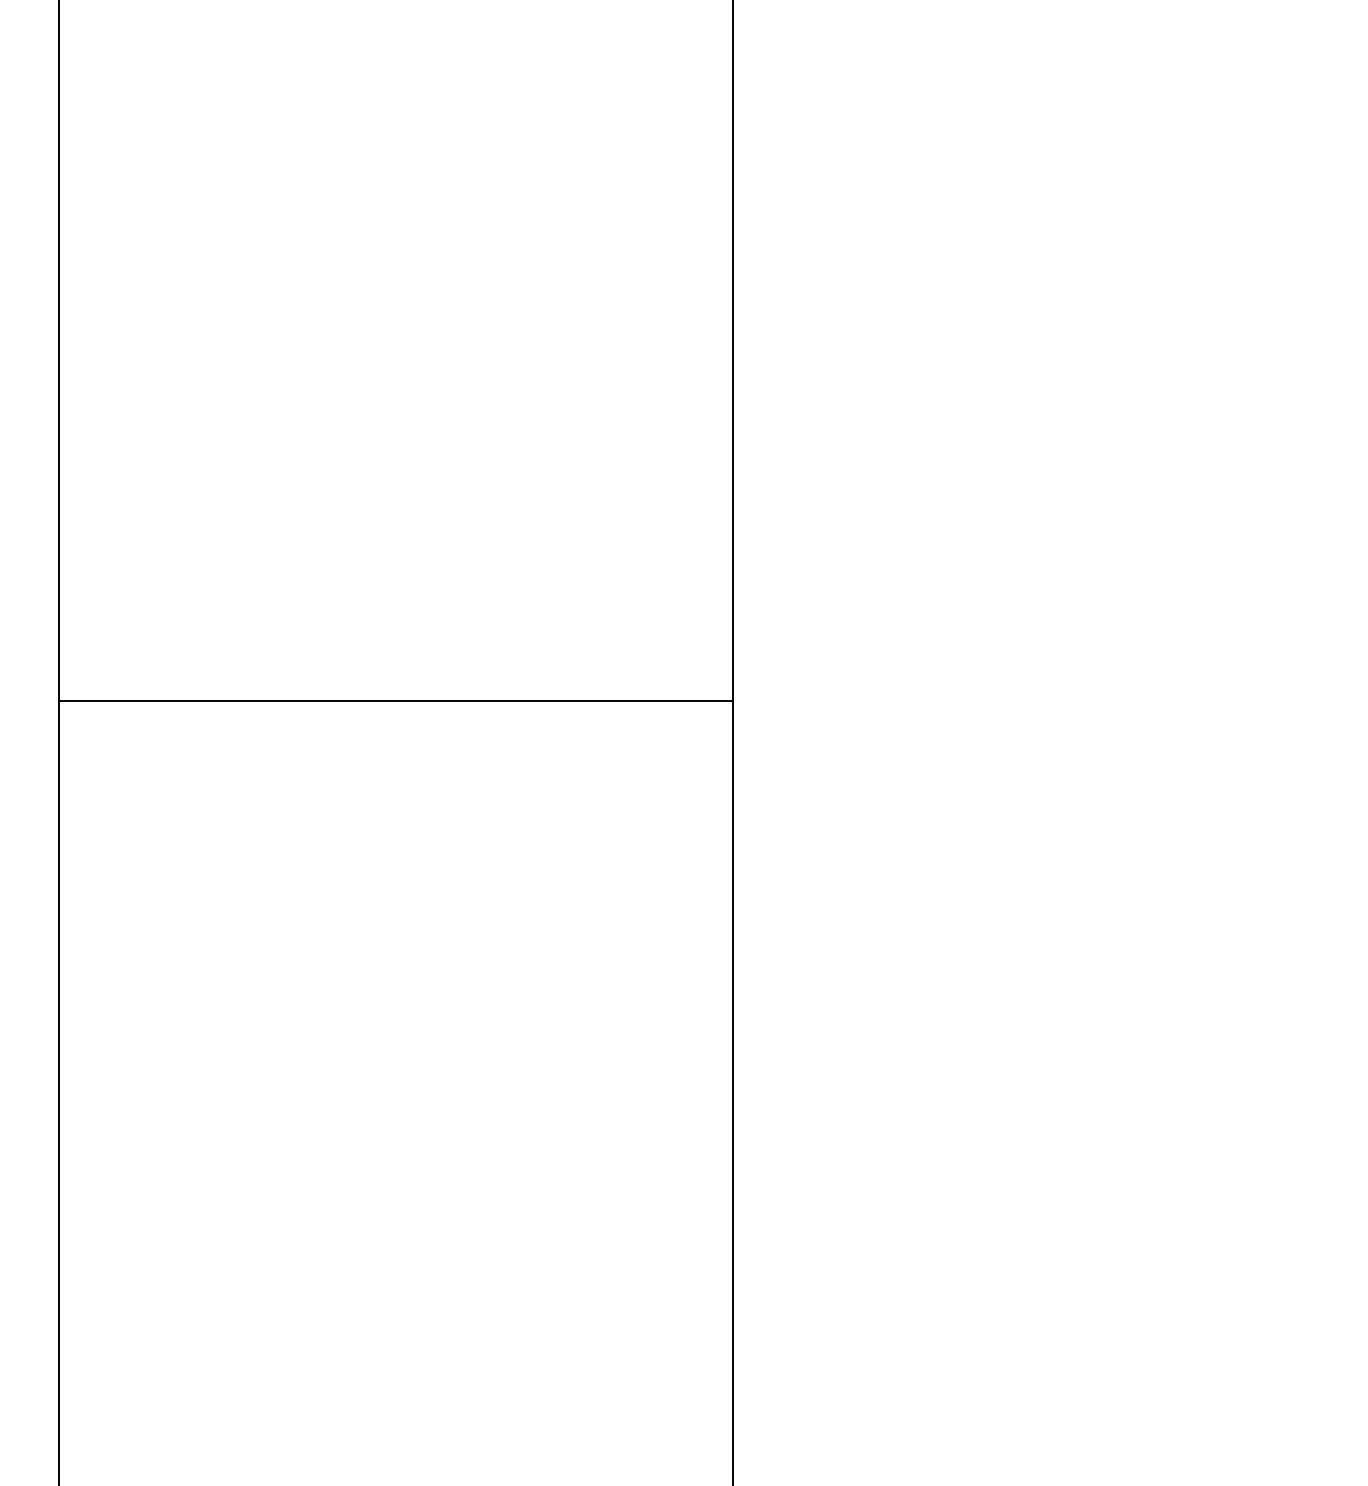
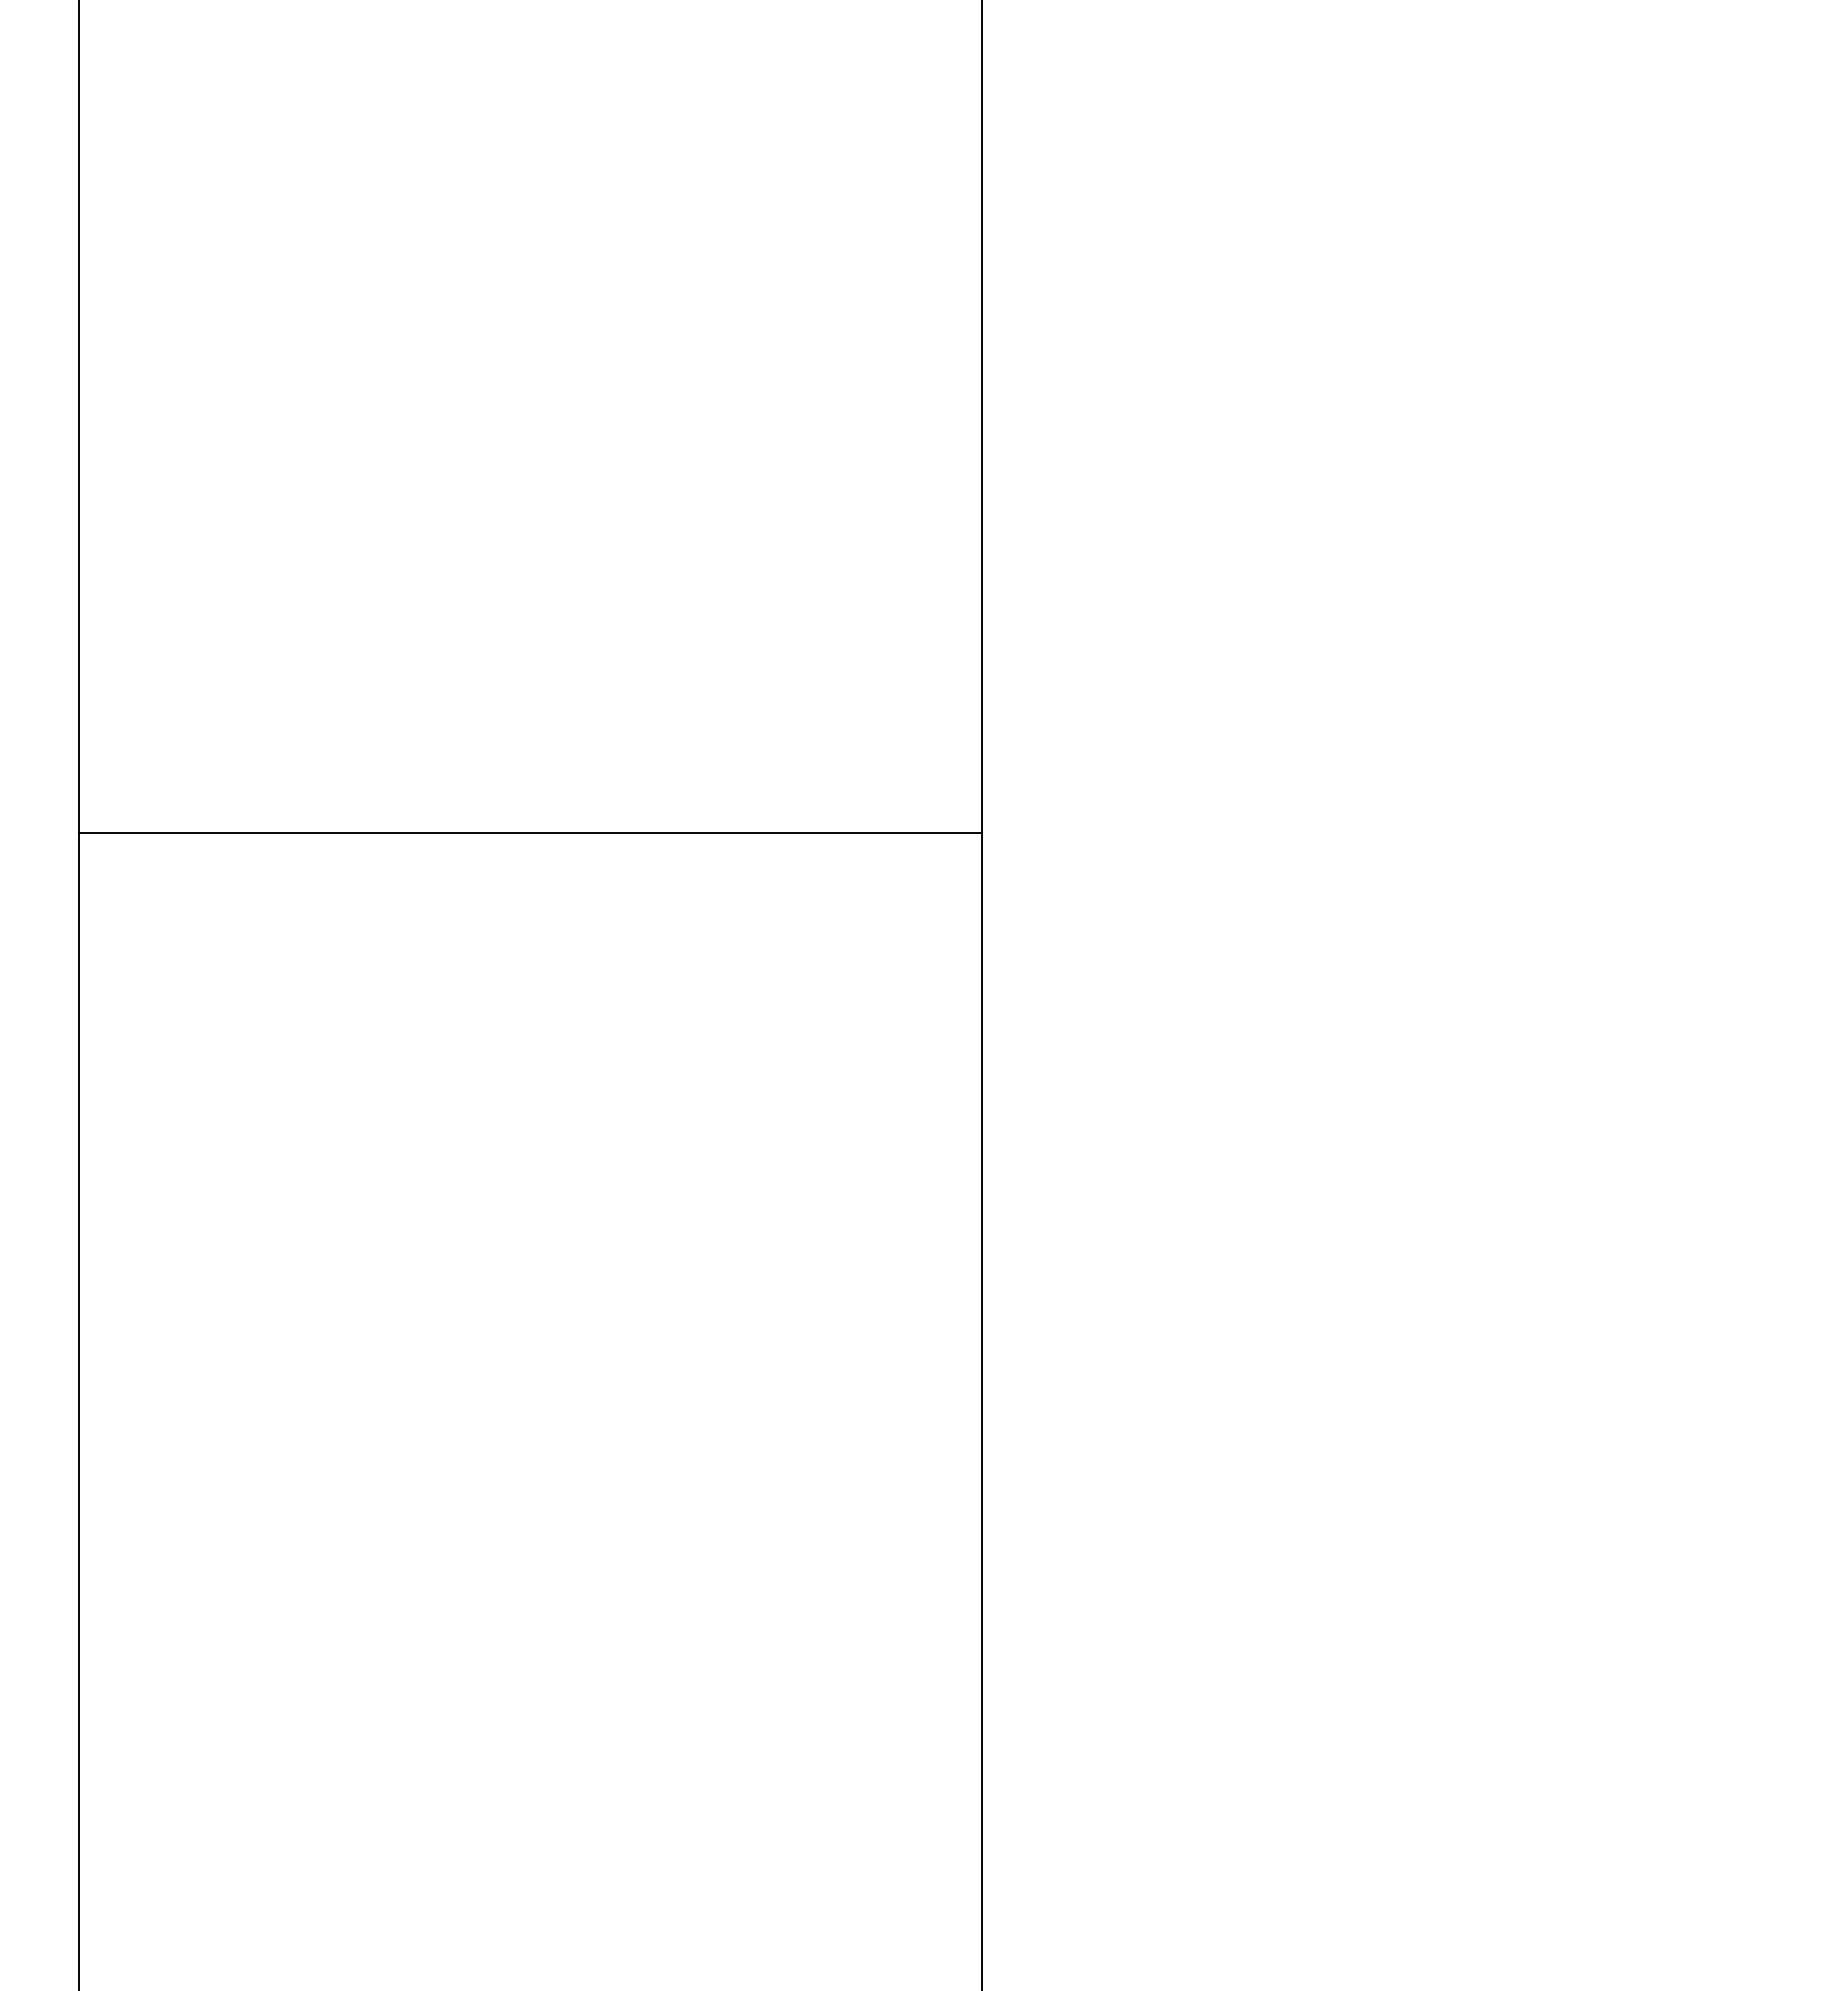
line: (395, 701) -> (529, 833), moved

